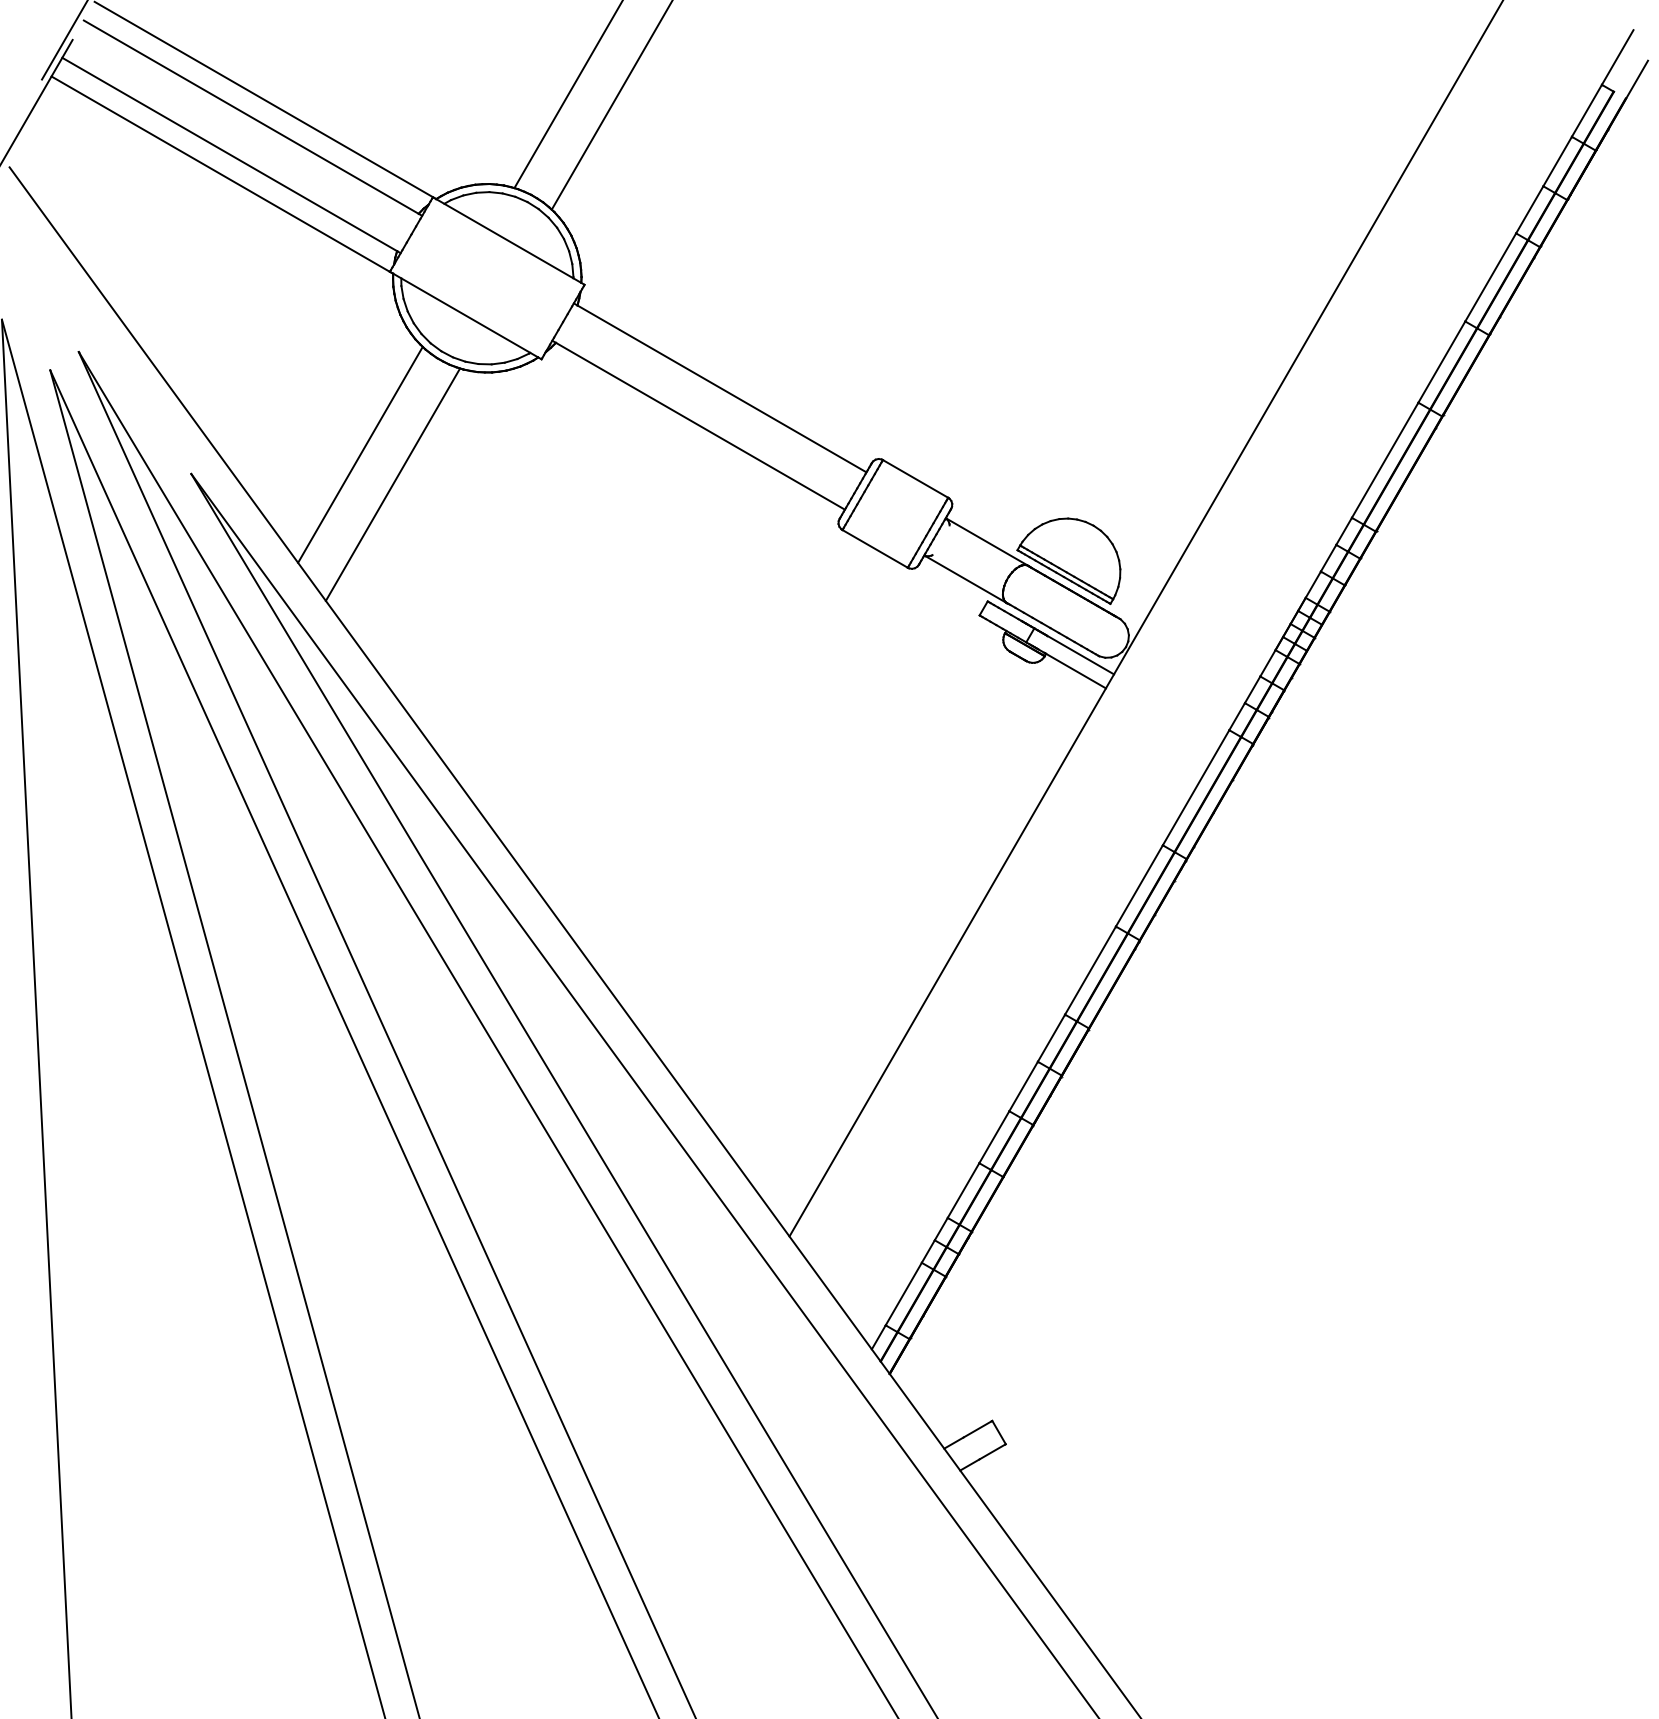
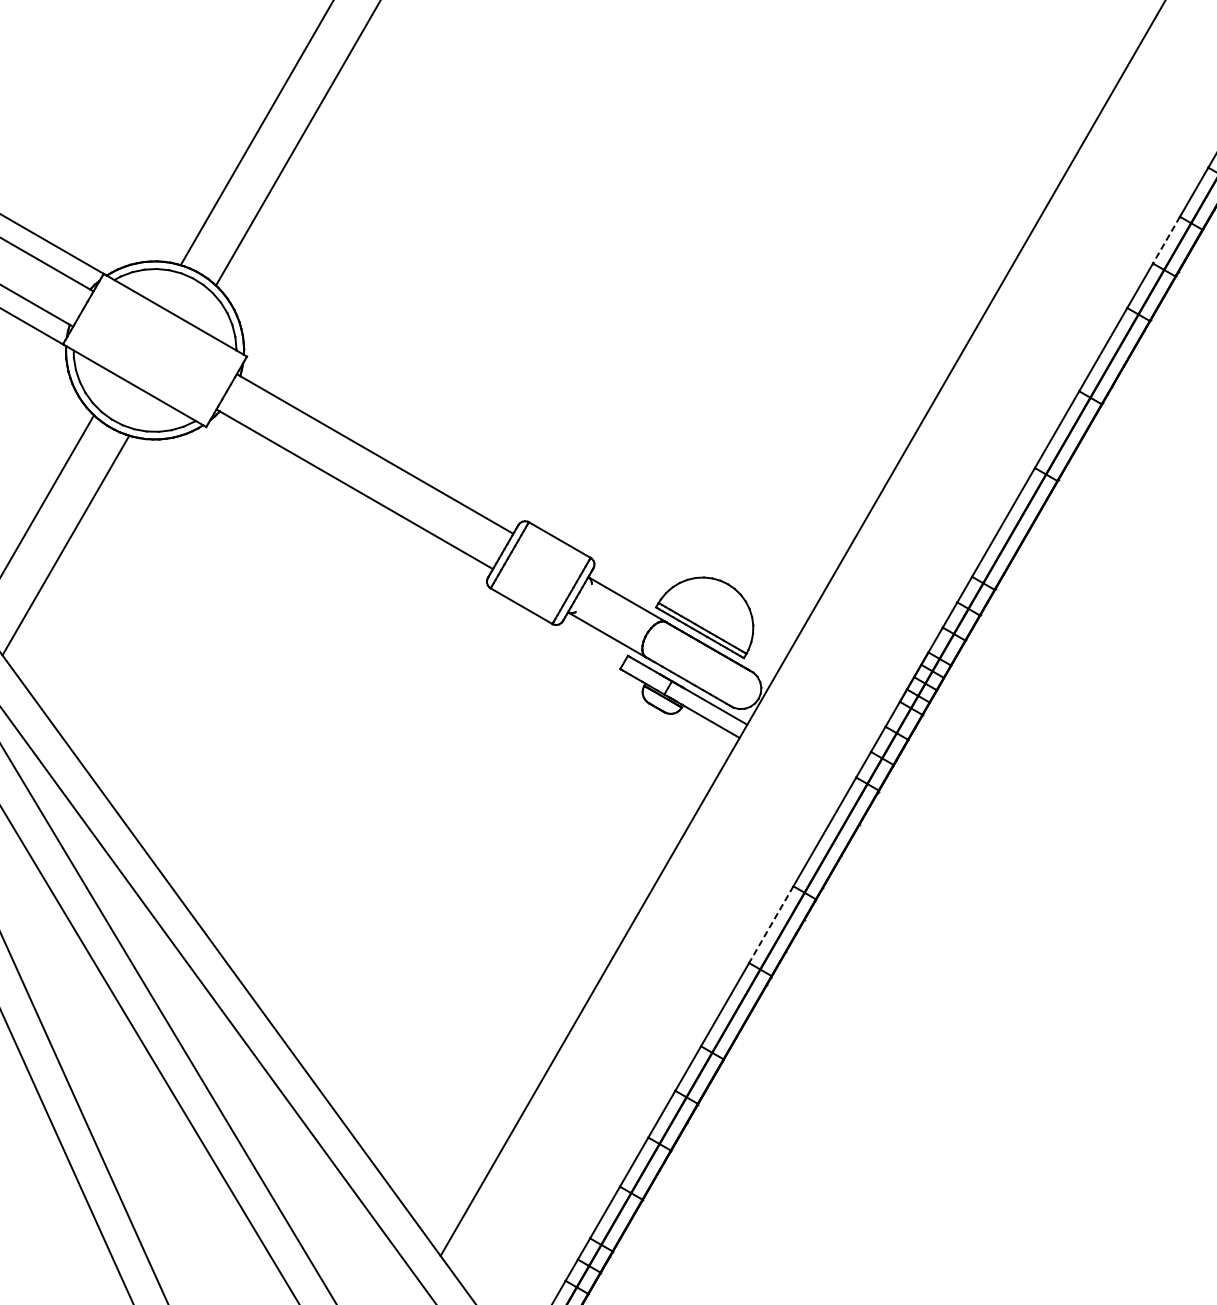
line: (1557, 161) -> (1166, 240), solid -> dashed
line: (1139, 885) -> (771, 924), solid -> dashed

